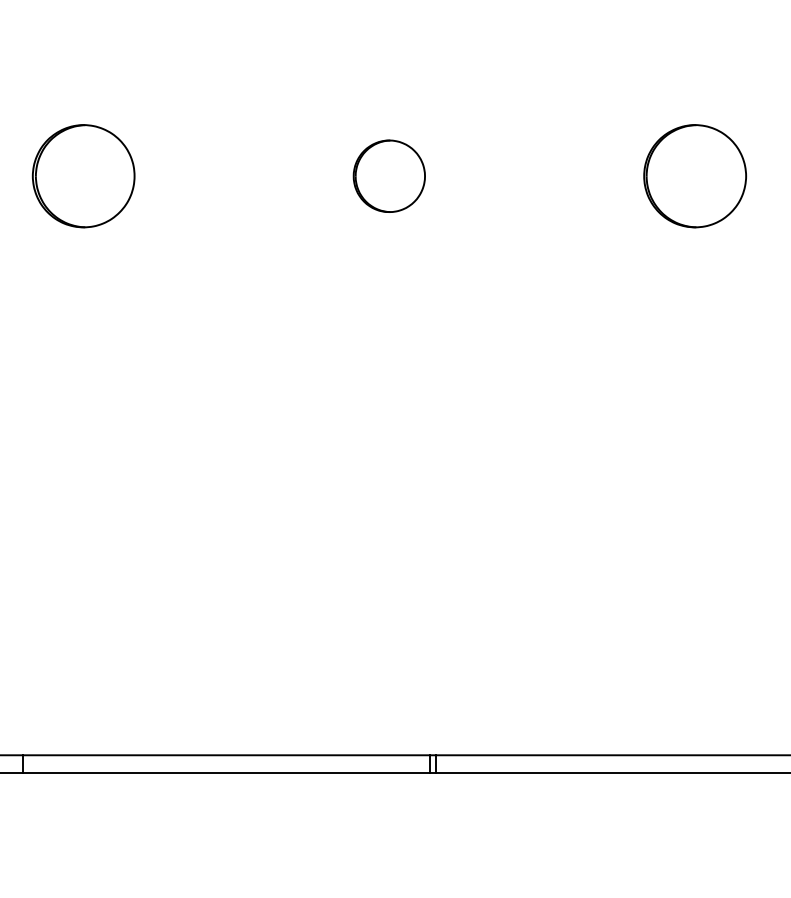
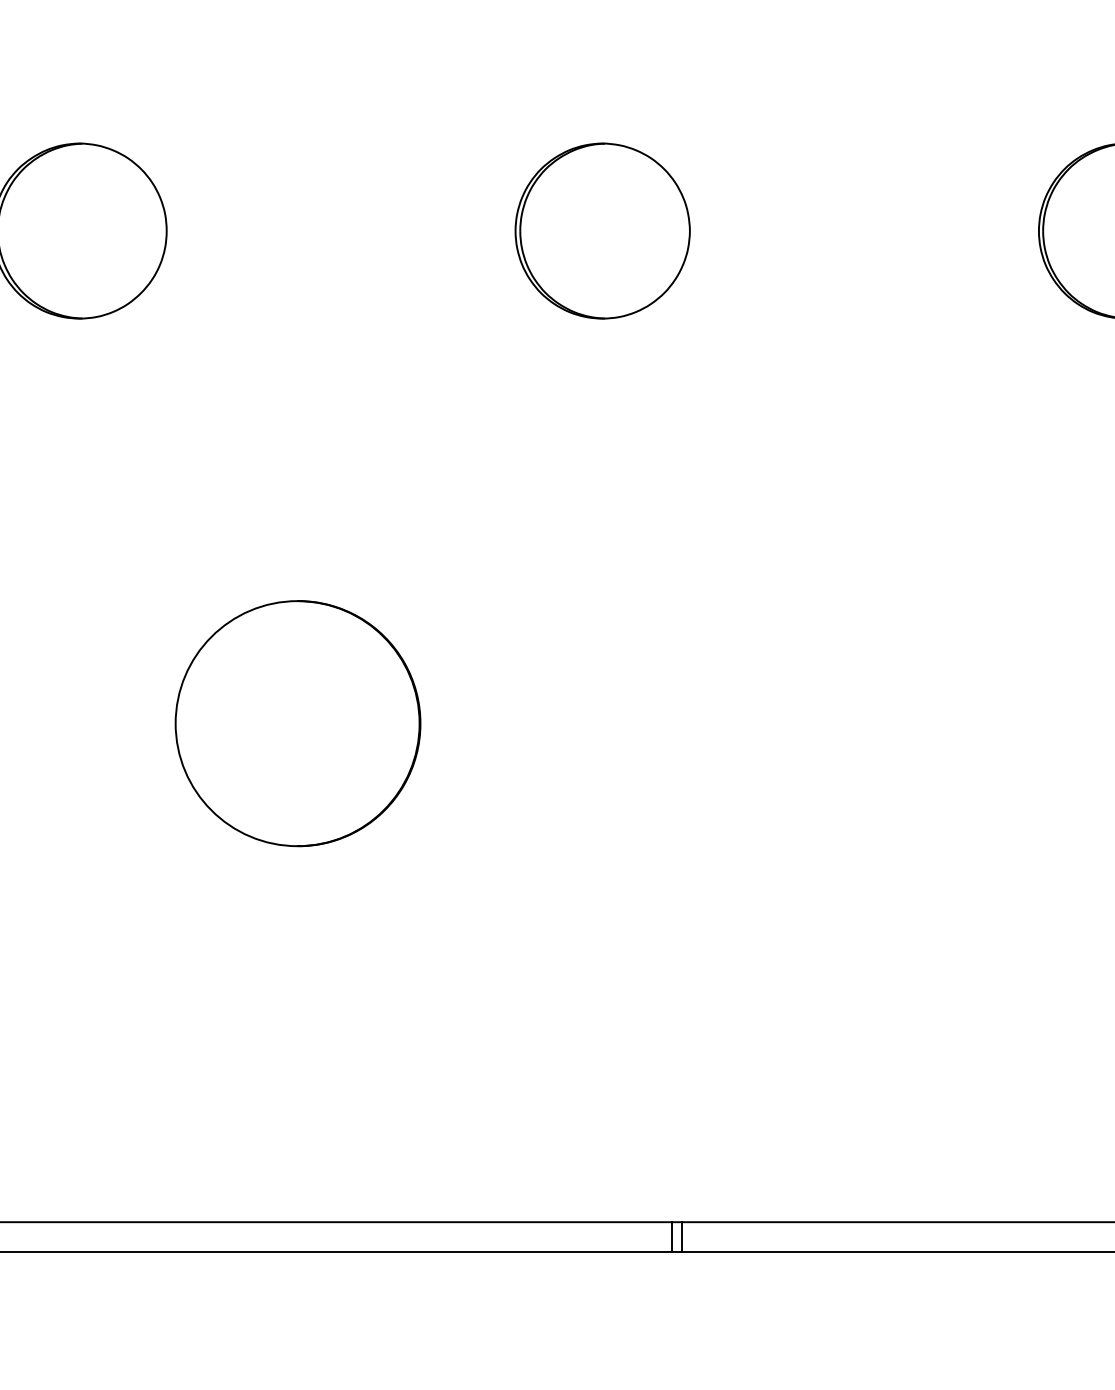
part: (389, 176) -> (603, 231), size x1.43
part: (210, 463) -> (296, 722), added

